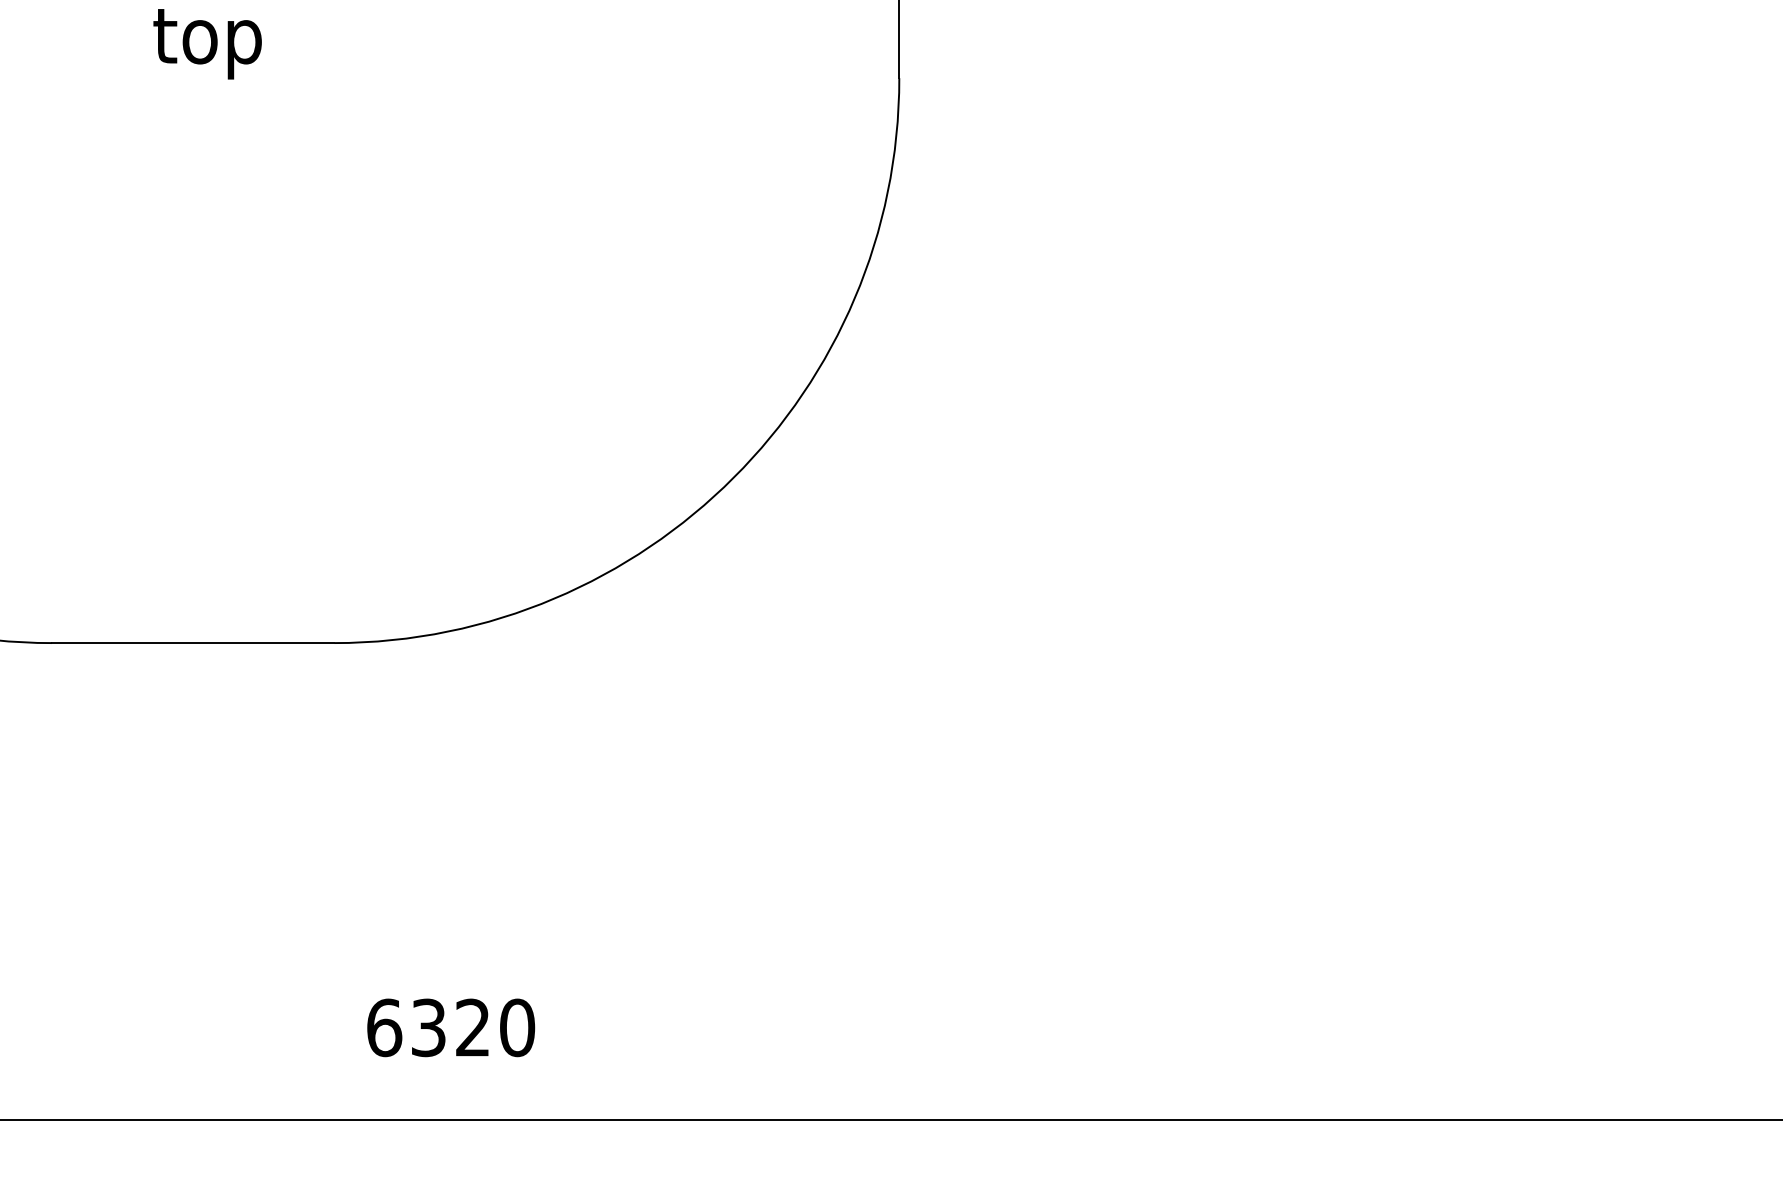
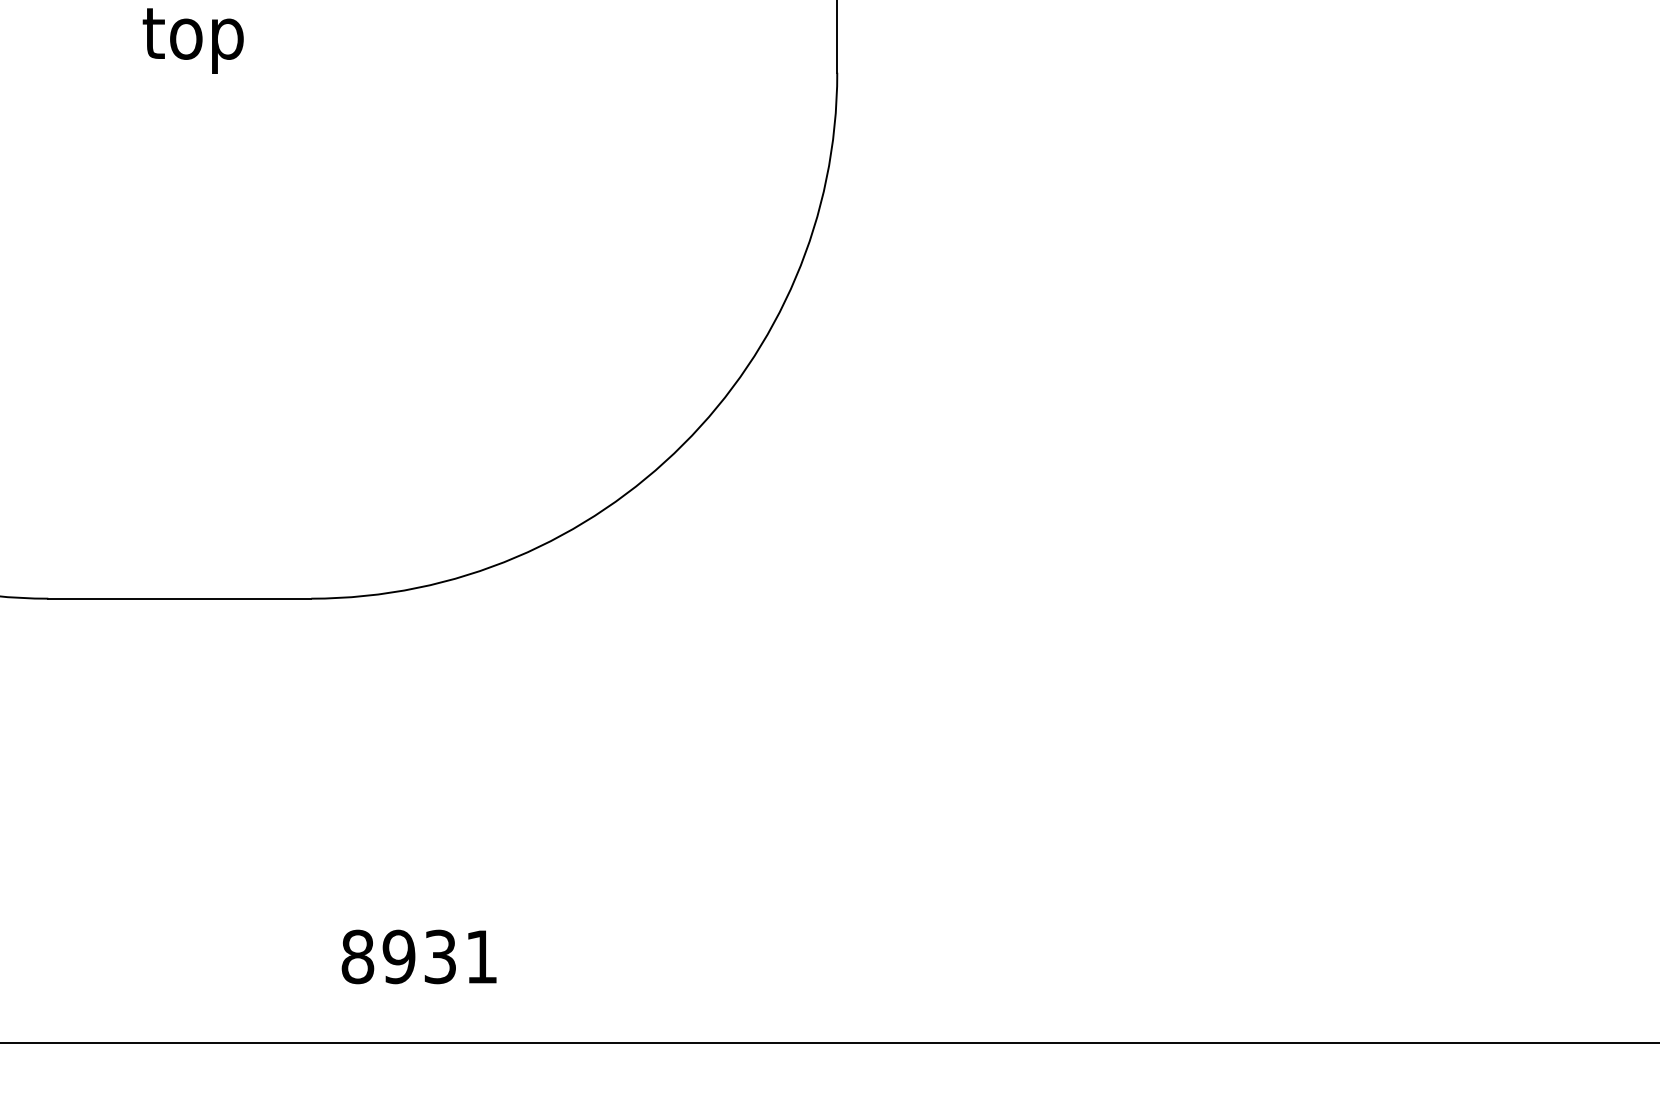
text: (451, 1027) -> (420, 956), 6320 -> 8931

